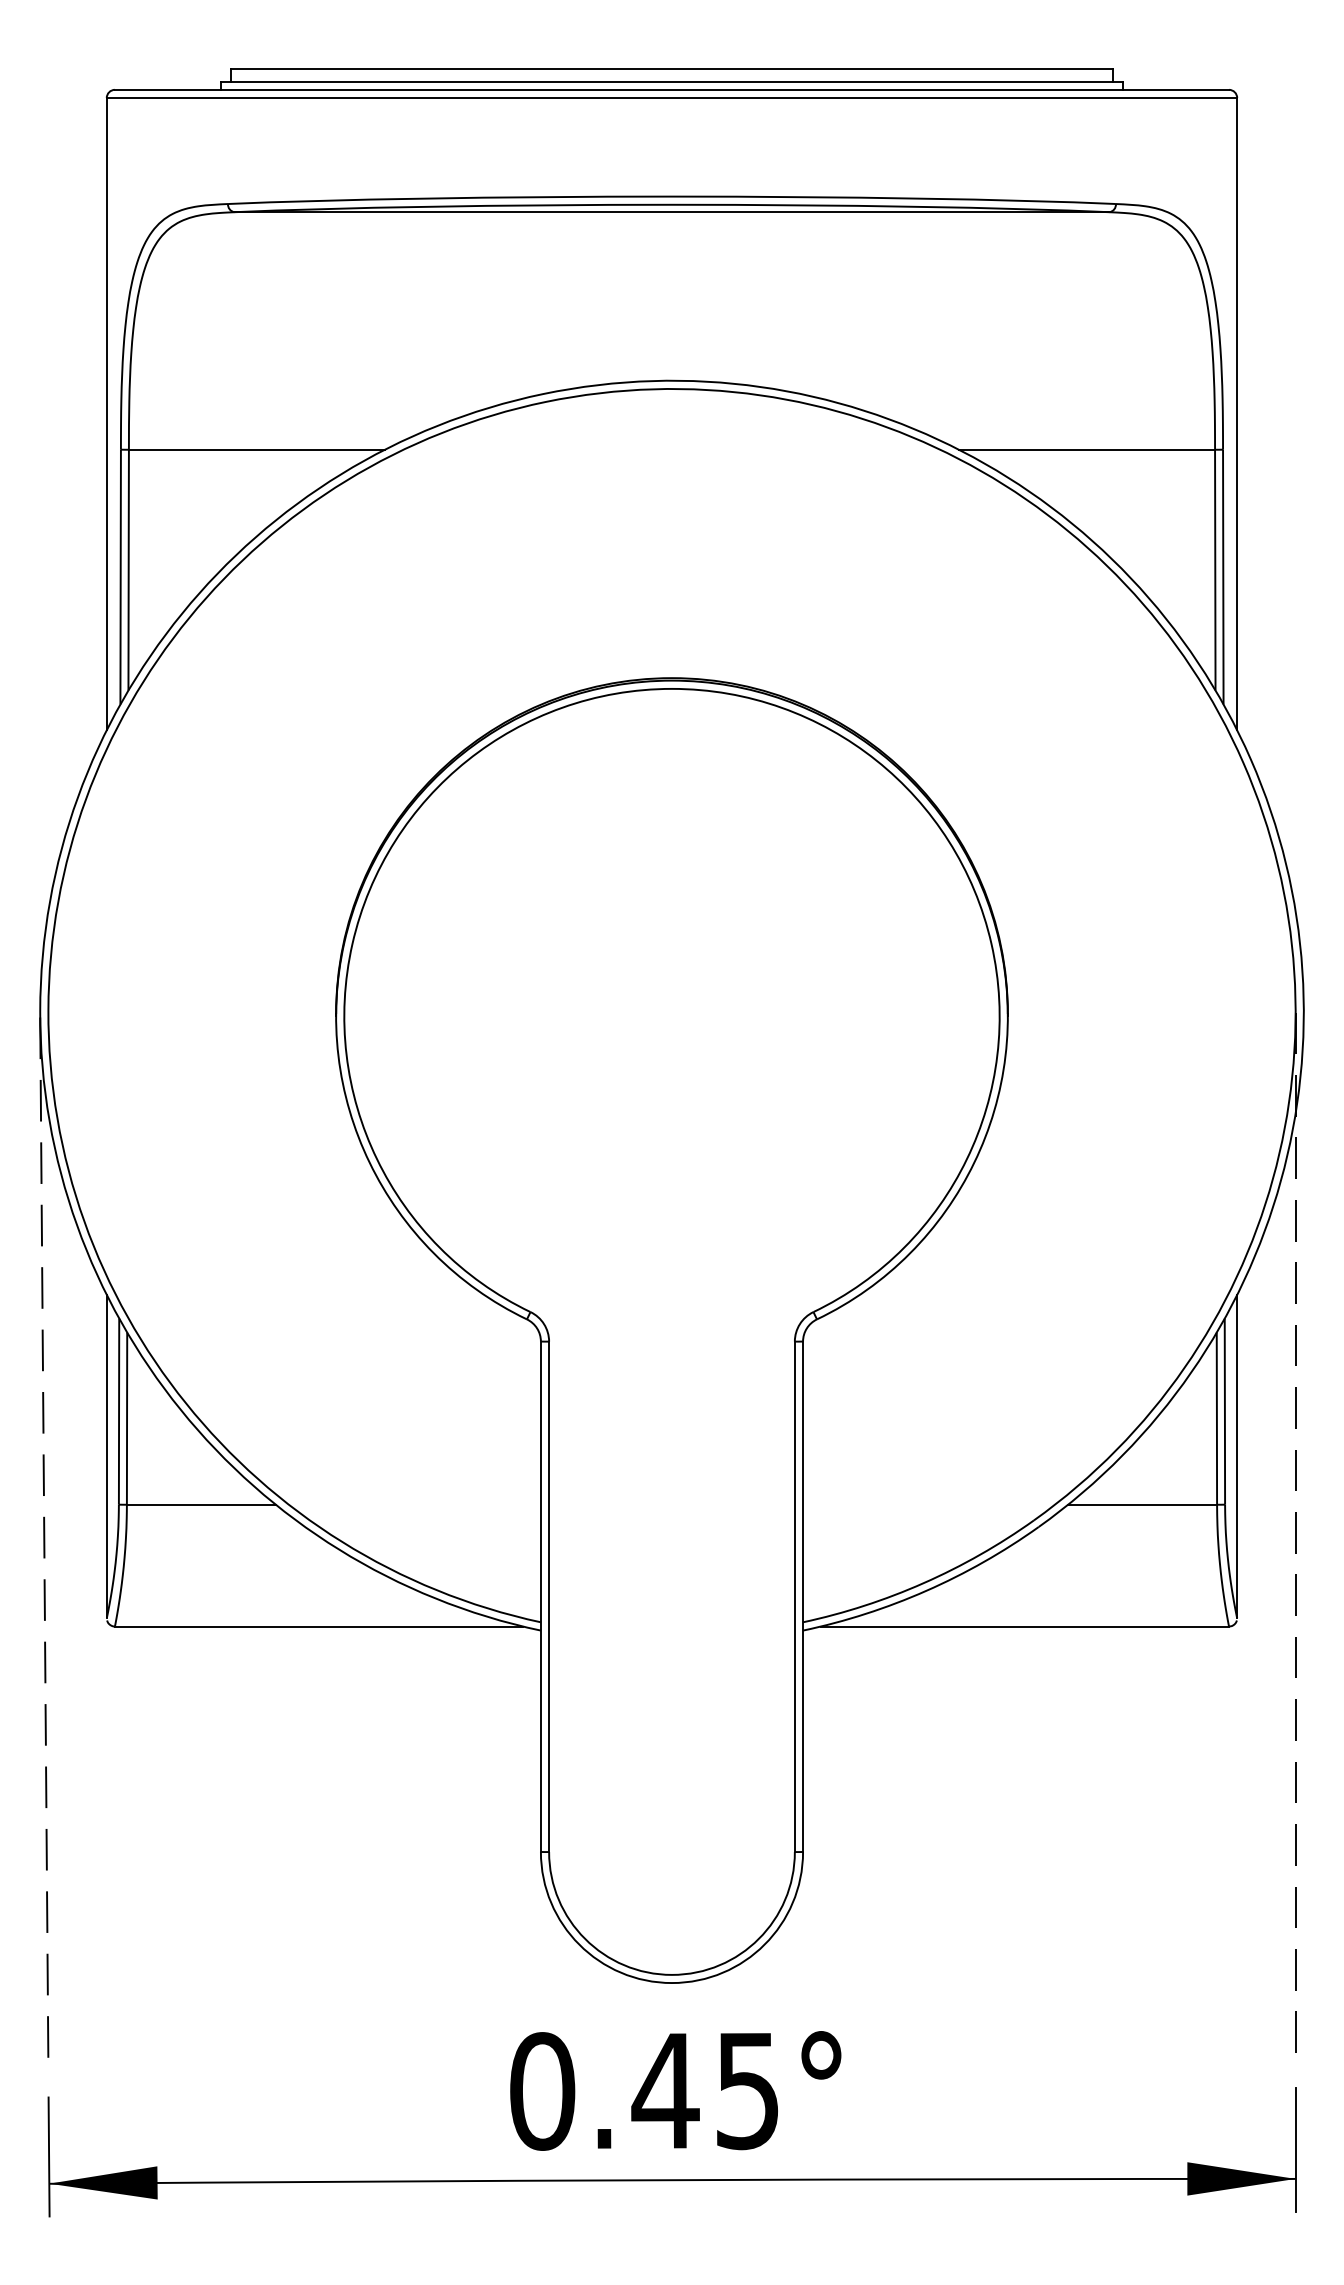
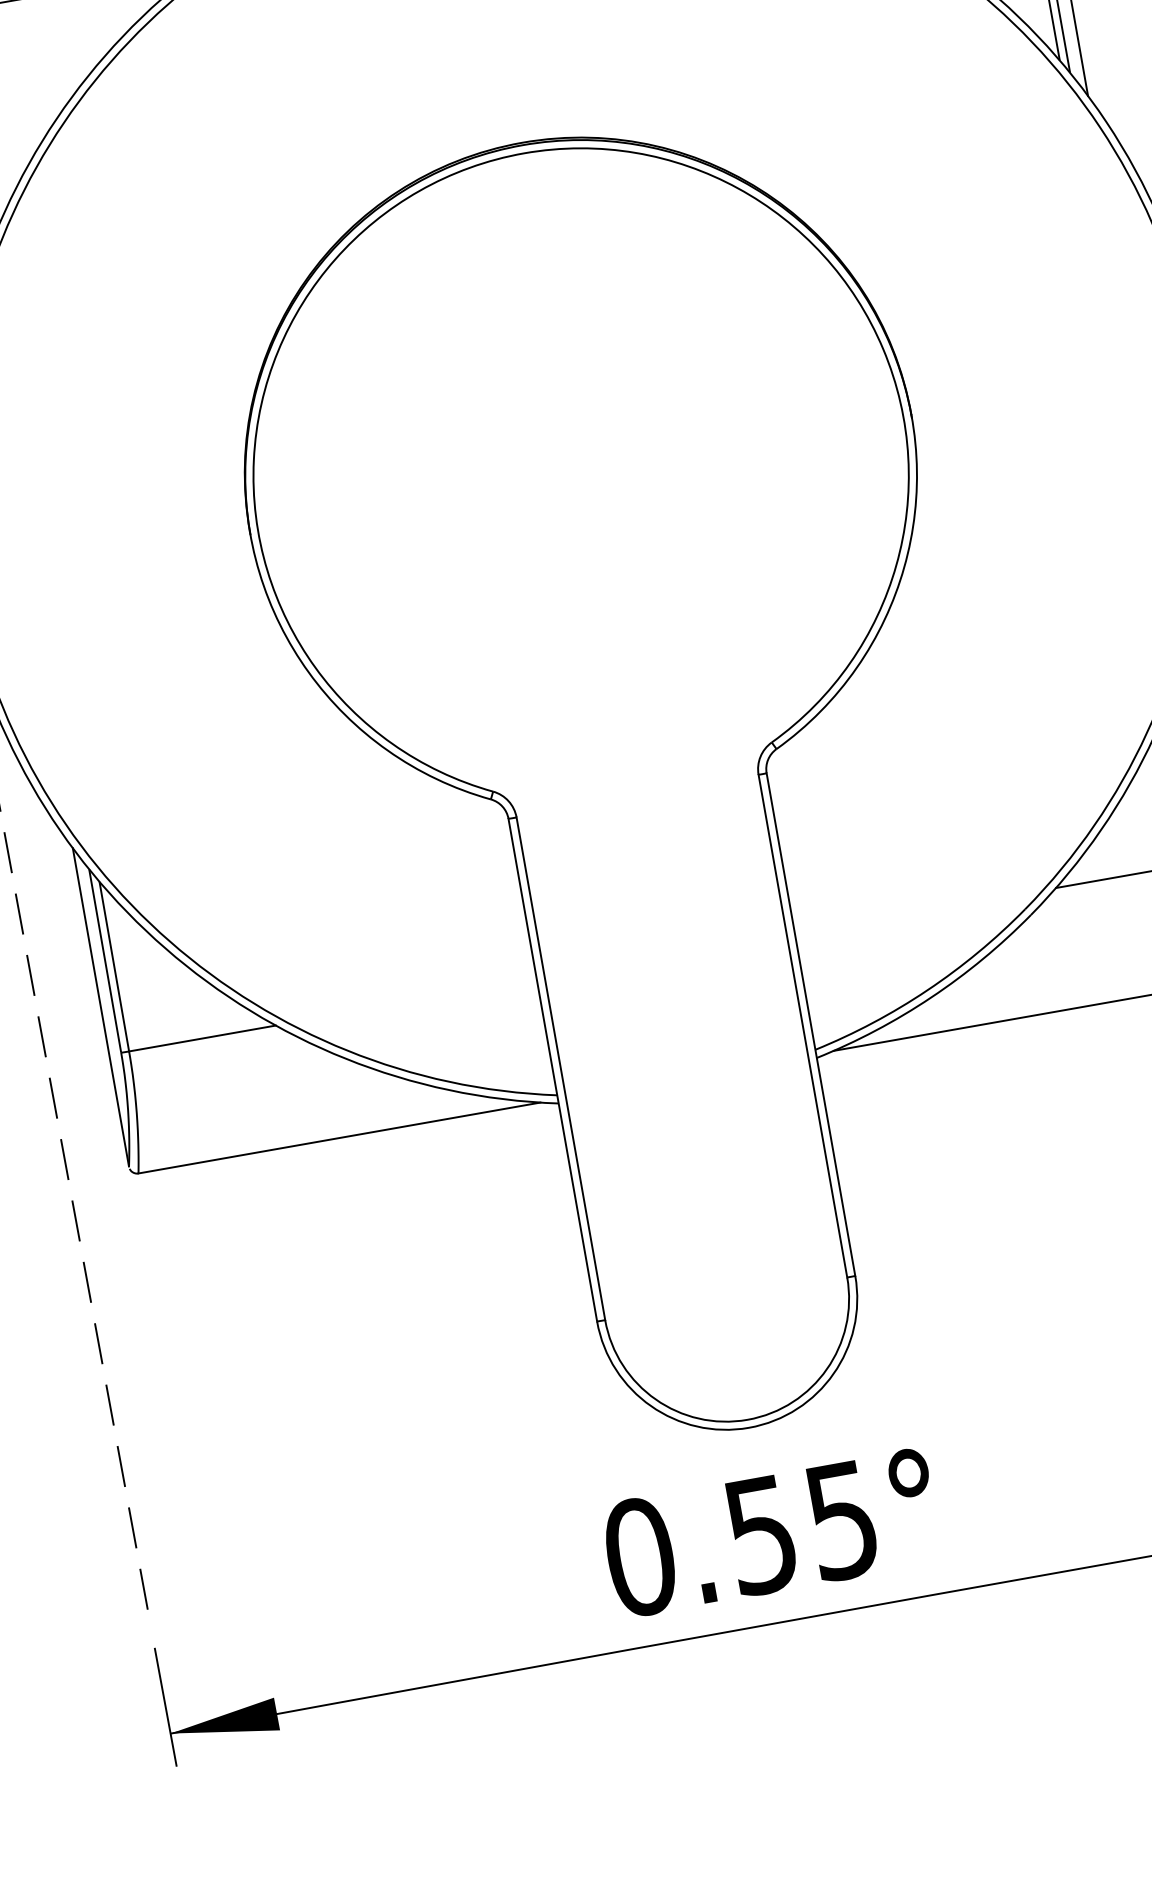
text: (665, 2091) -> (761, 1535), 0.45° -> 0.55°

